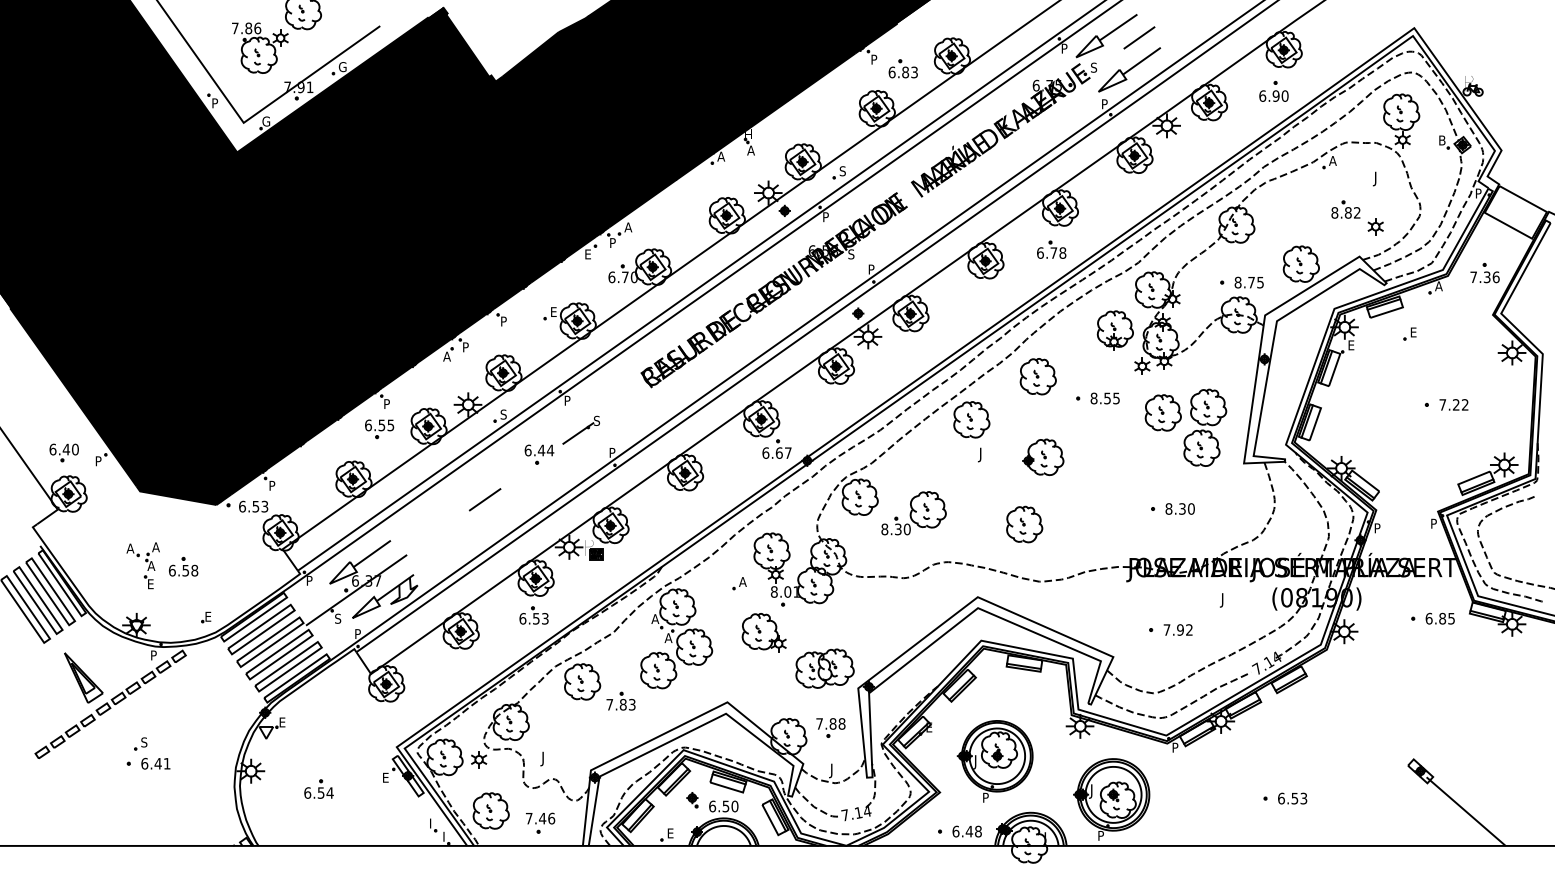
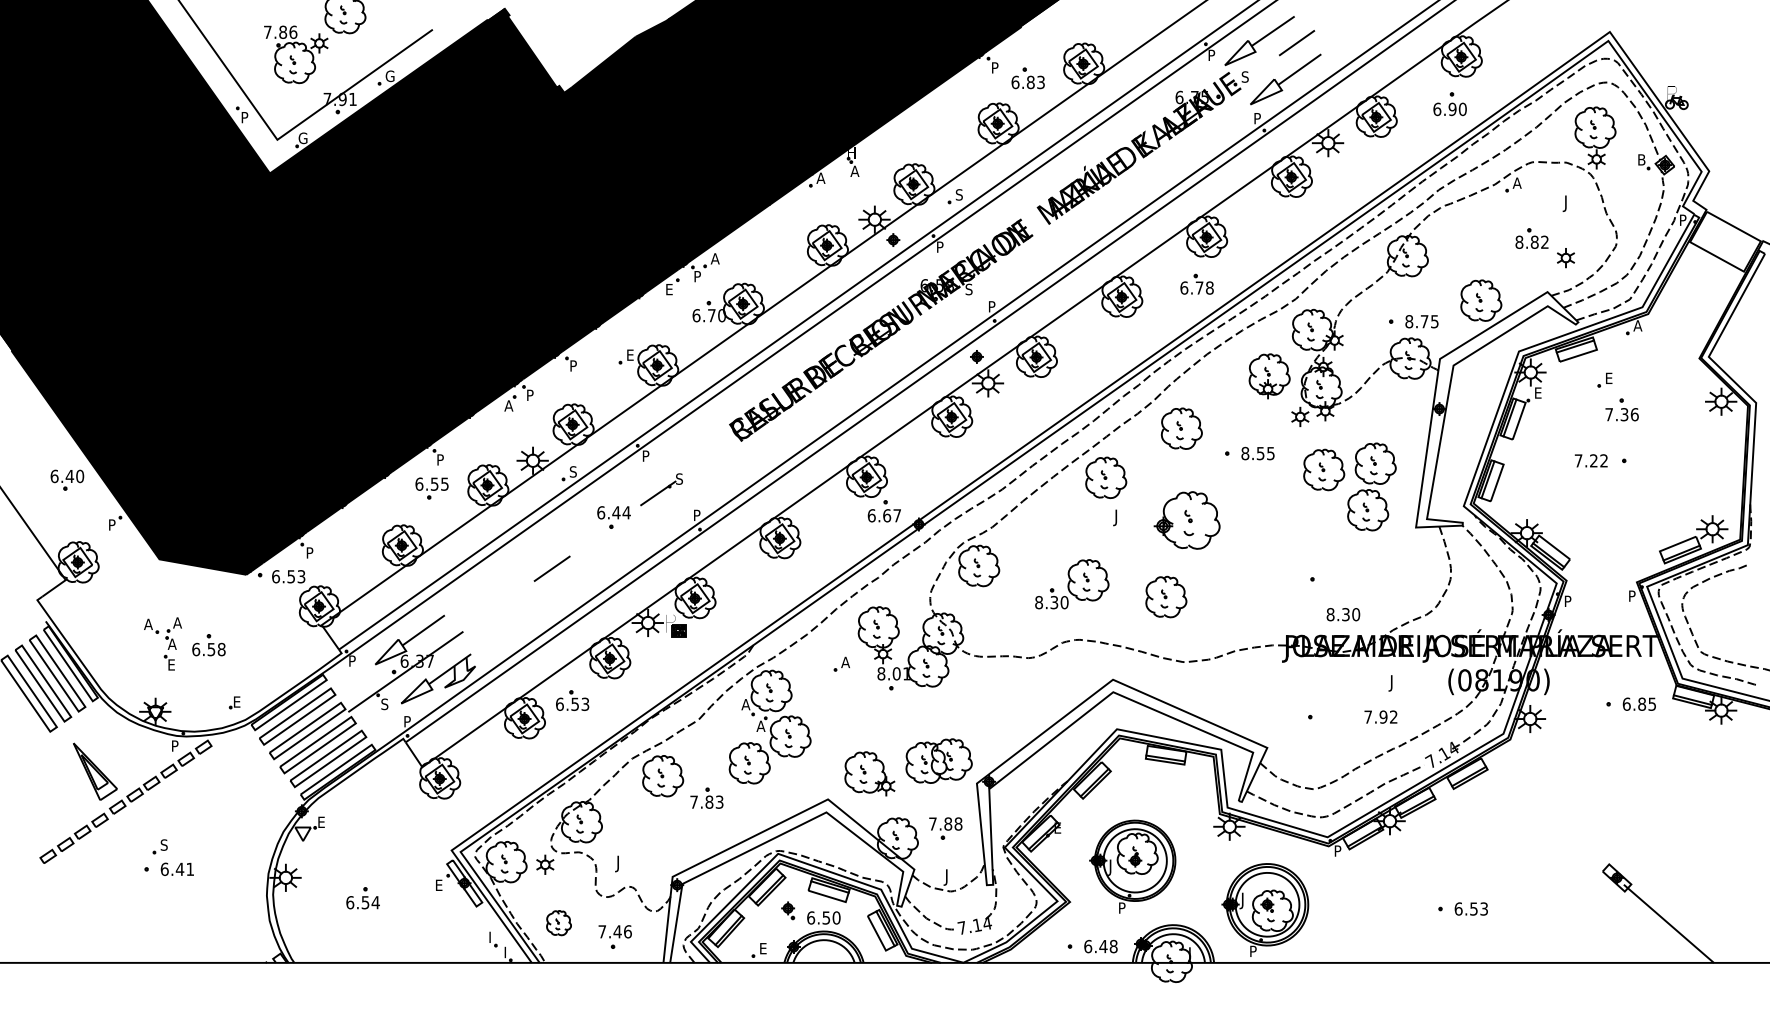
part: (1484, 272) -> (1621, 409), moved
text: (1453, 404) -> (1590, 460), moved
part: (63, 452) -> (66, 479), moved
part: (1043, 457) -> (1187, 520), size x1.4
text: (1179, 508) -> (1342, 614), moved
part: (913, 513) -> (1071, 584), moved
part: (533, 615) -> (571, 700), moved
text: (1177, 629) -> (1380, 716), moved
part: (763, 632) -> (869, 773), moved
part: (490, 810) -> (558, 922), size x0.6

